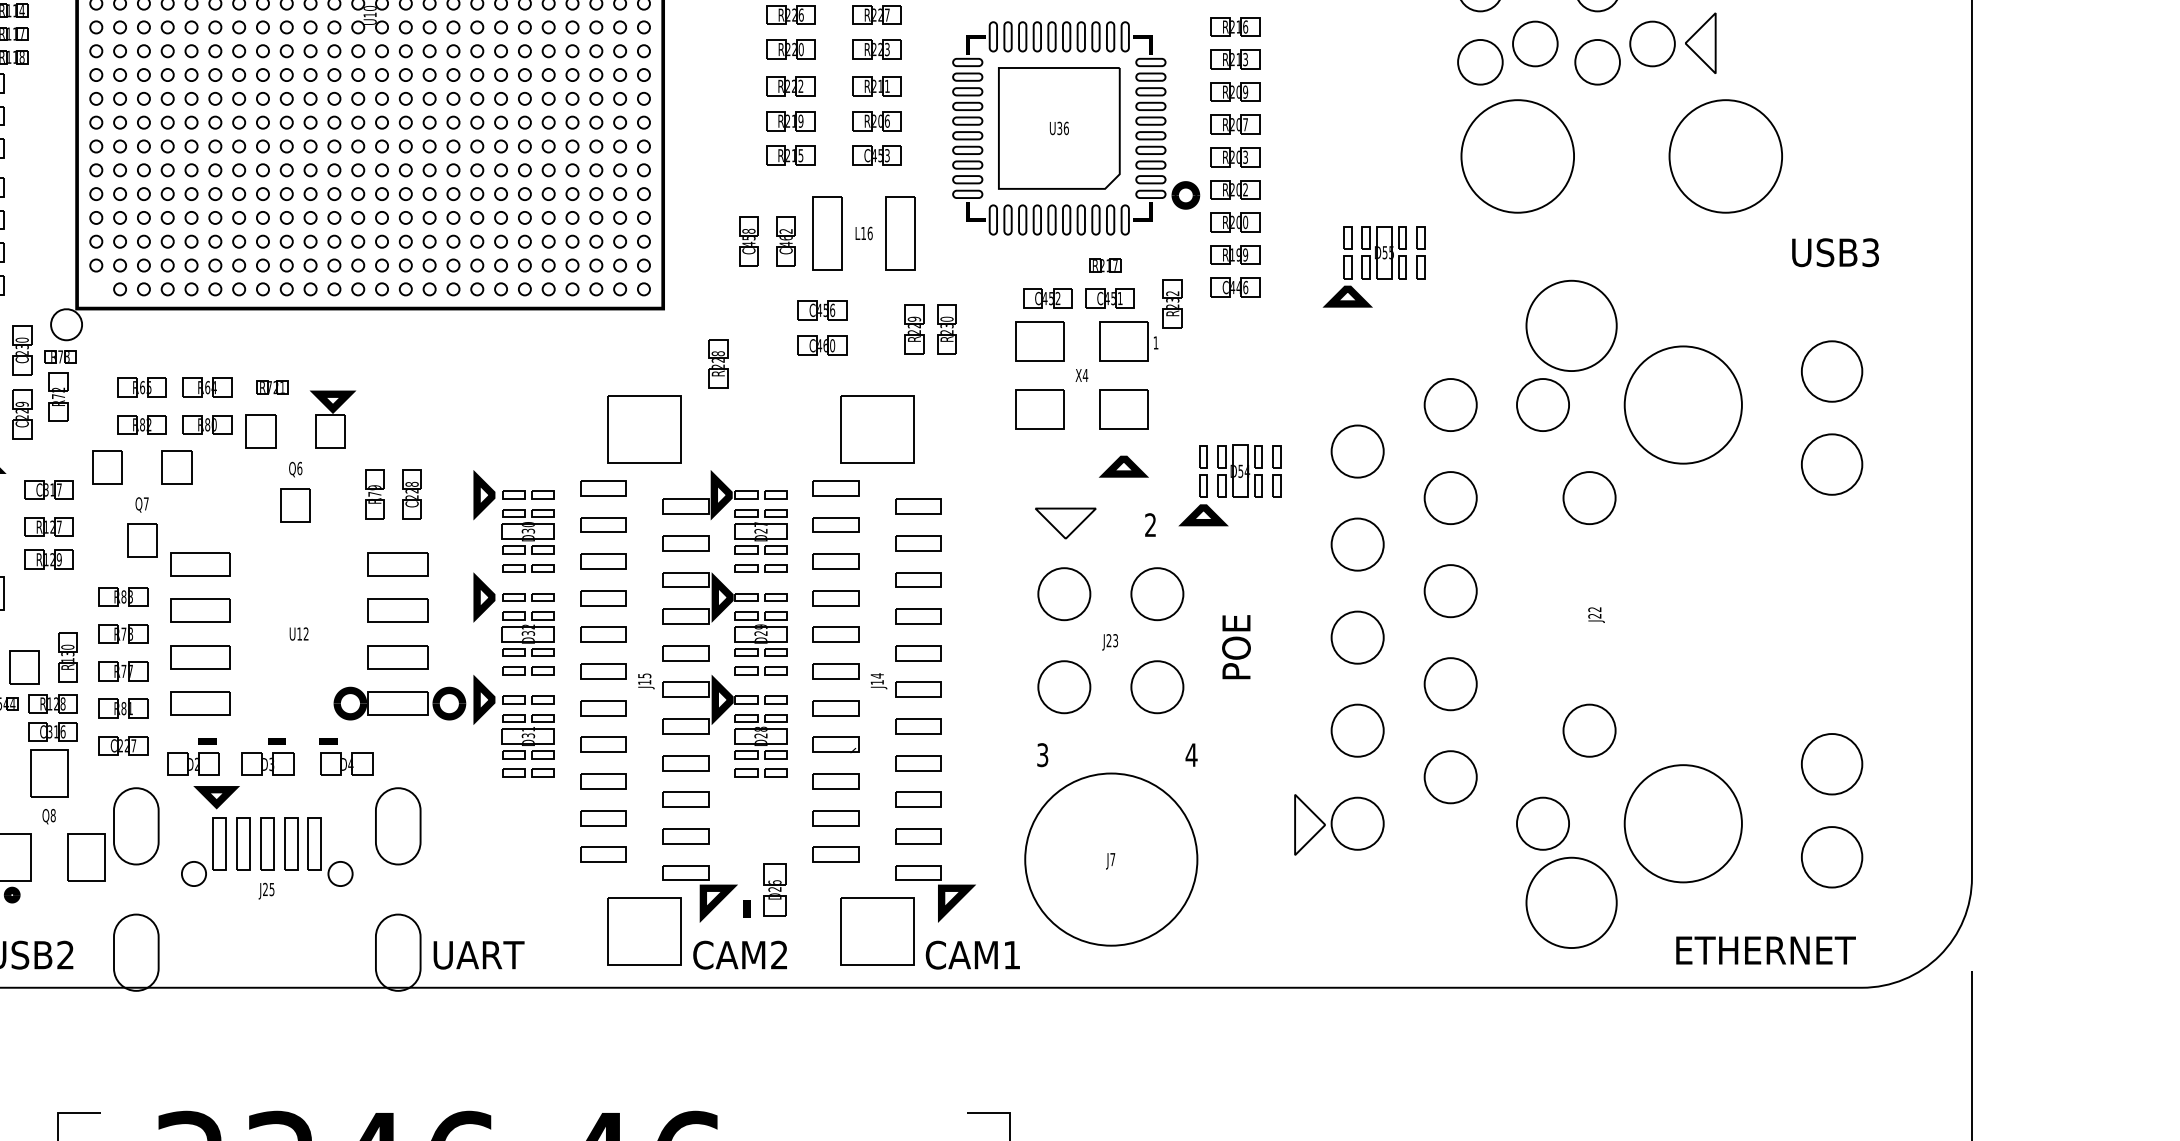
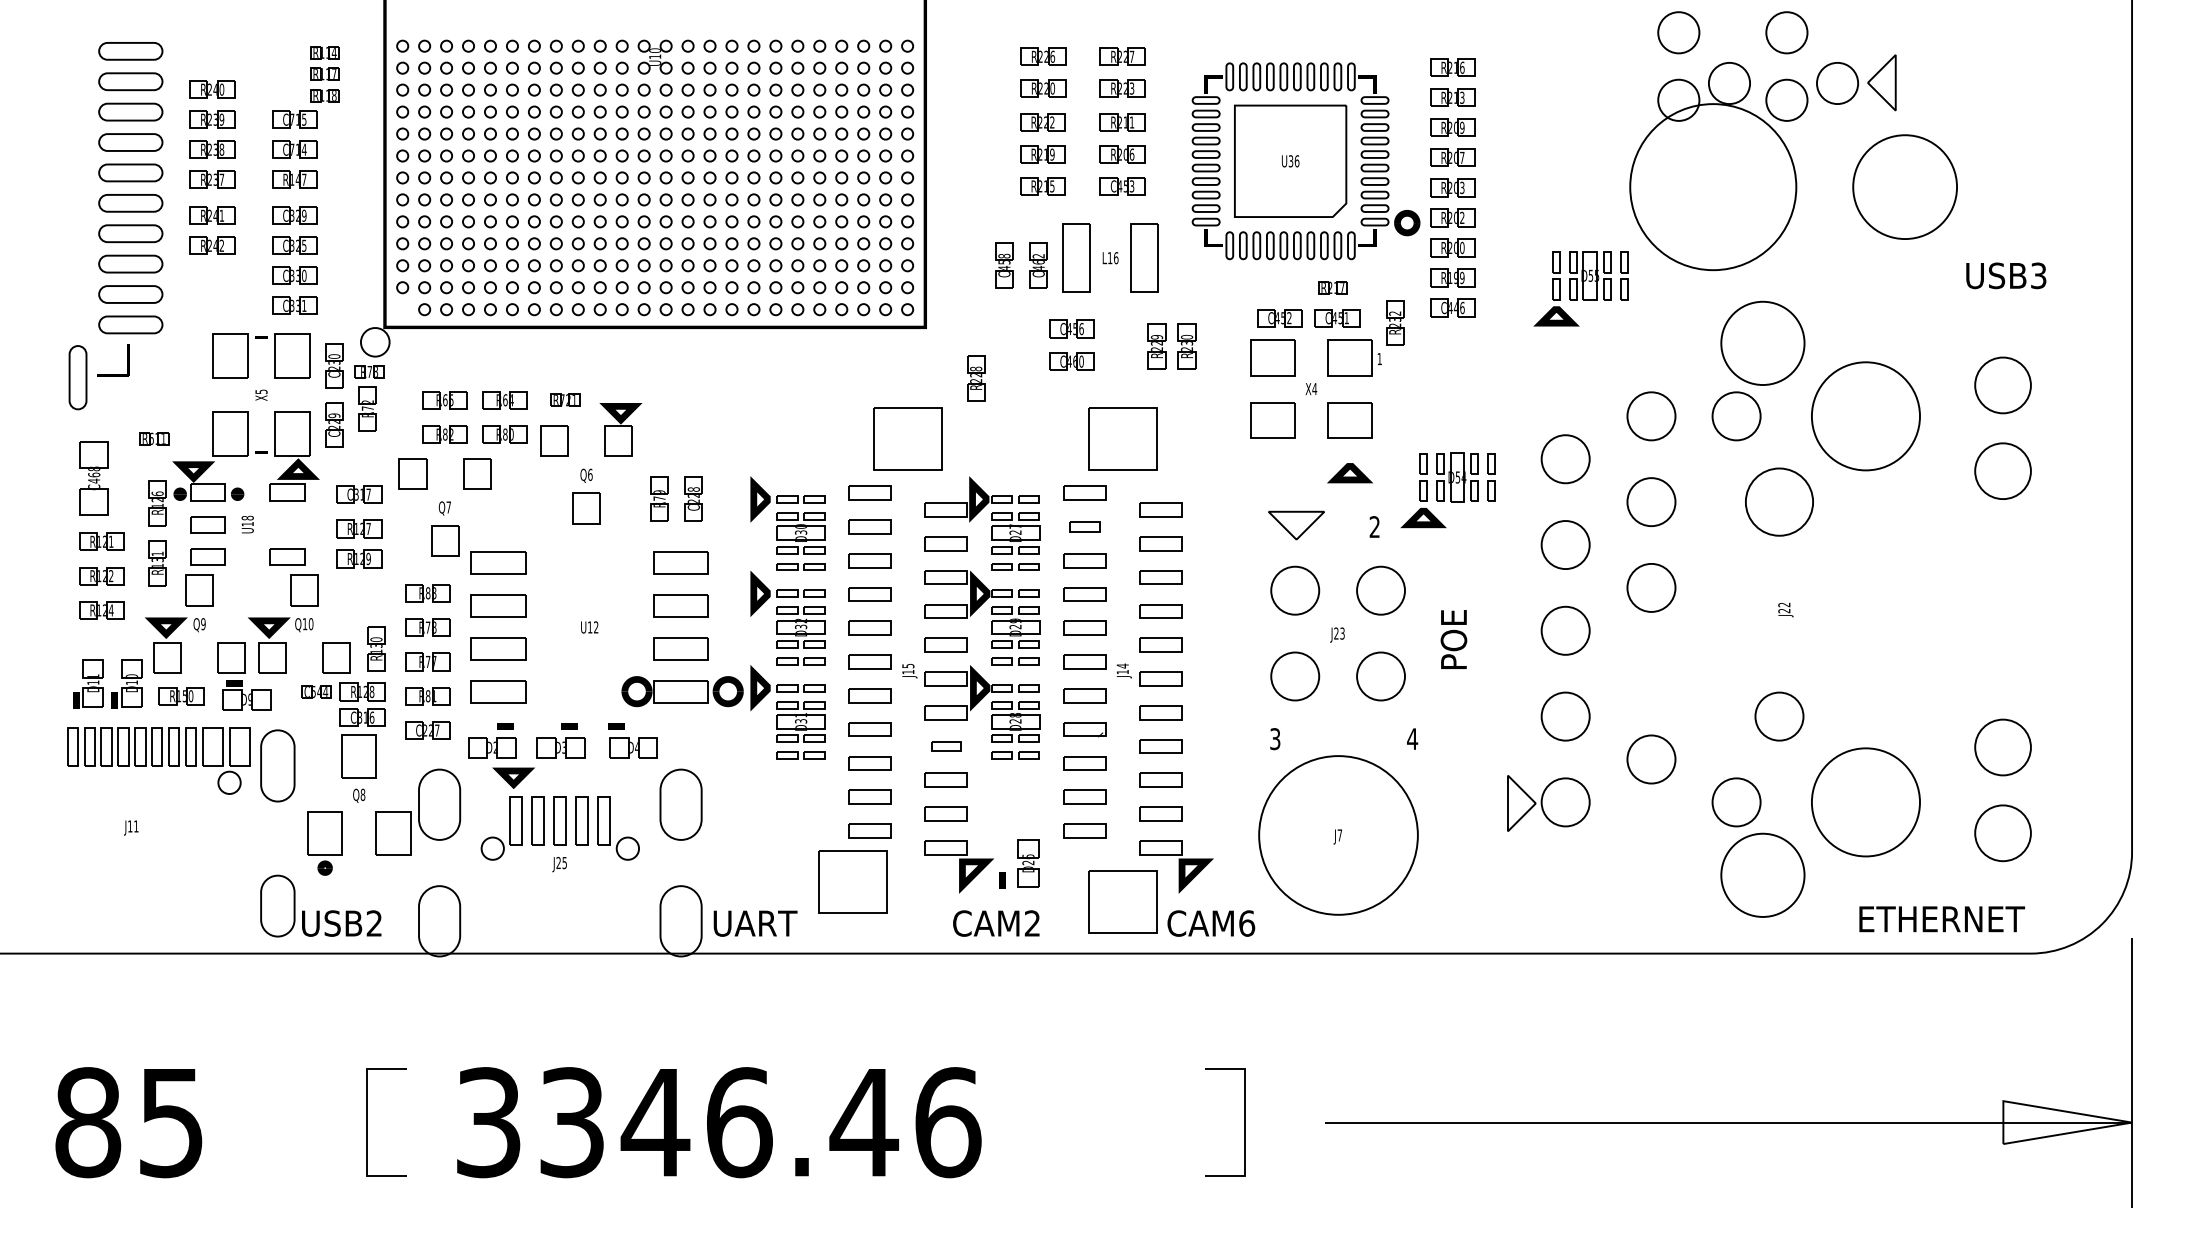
circle: (1518, 156) -> (1713, 187), size x1.6
circle: (1589, 498) -> (1779, 502), size x1.4
part: (835, 524) -> (1084, 526), size x0.7
circle: (1450, 683) -> (1651, 673), removed
part: (685, 763) -> (945, 746), size x0.7
part: (643, 931) -> (852, 881), moved
text: (1012, 955) -> (1247, 923), CAM1 -> CAM6

